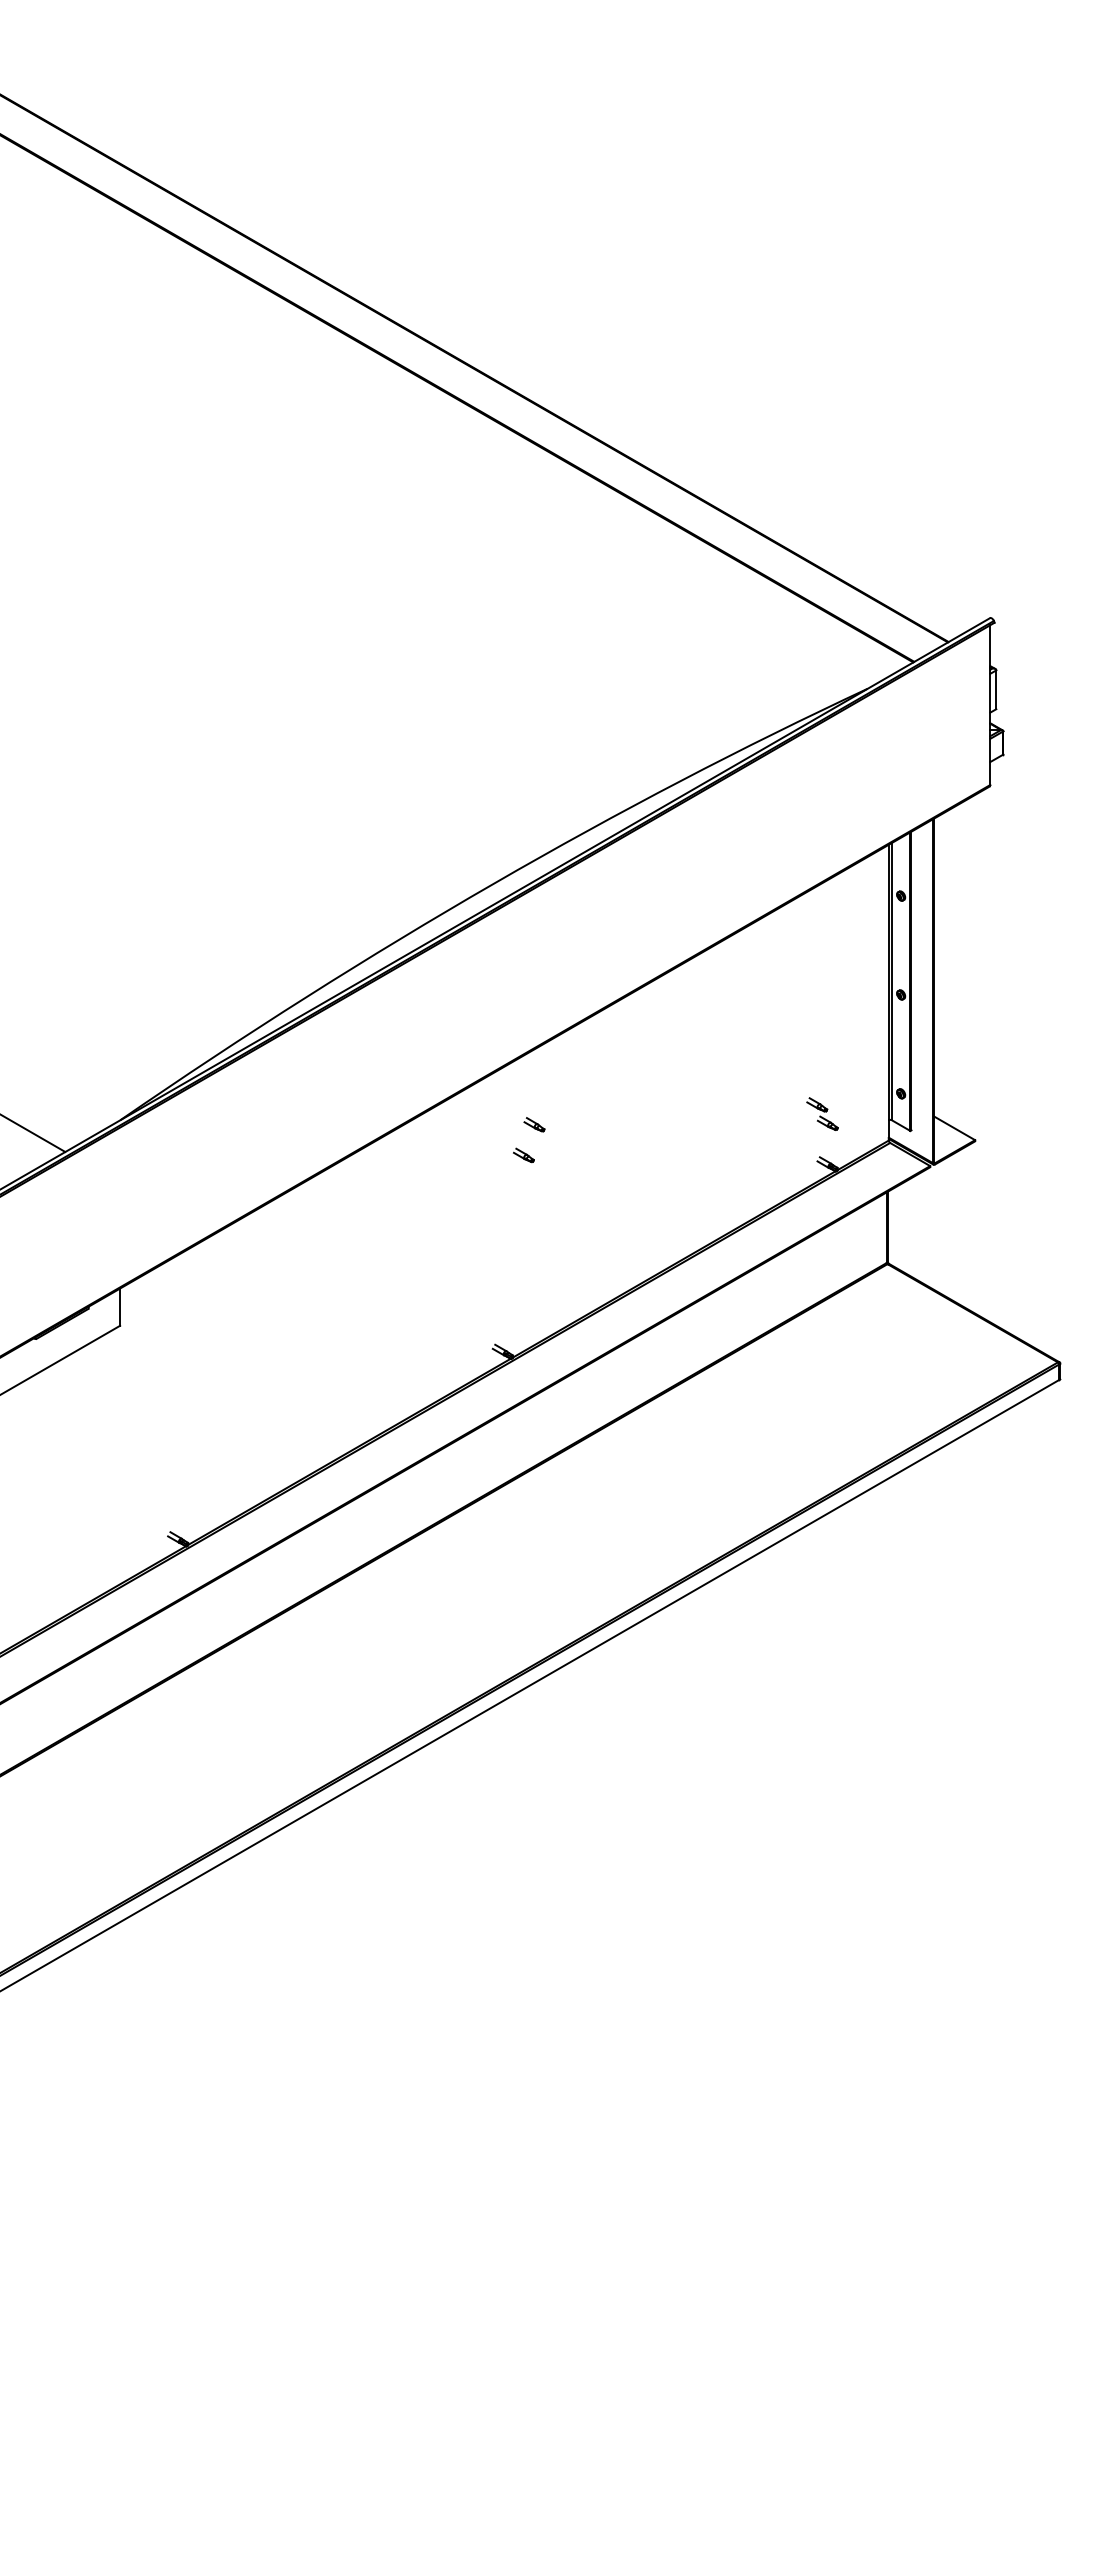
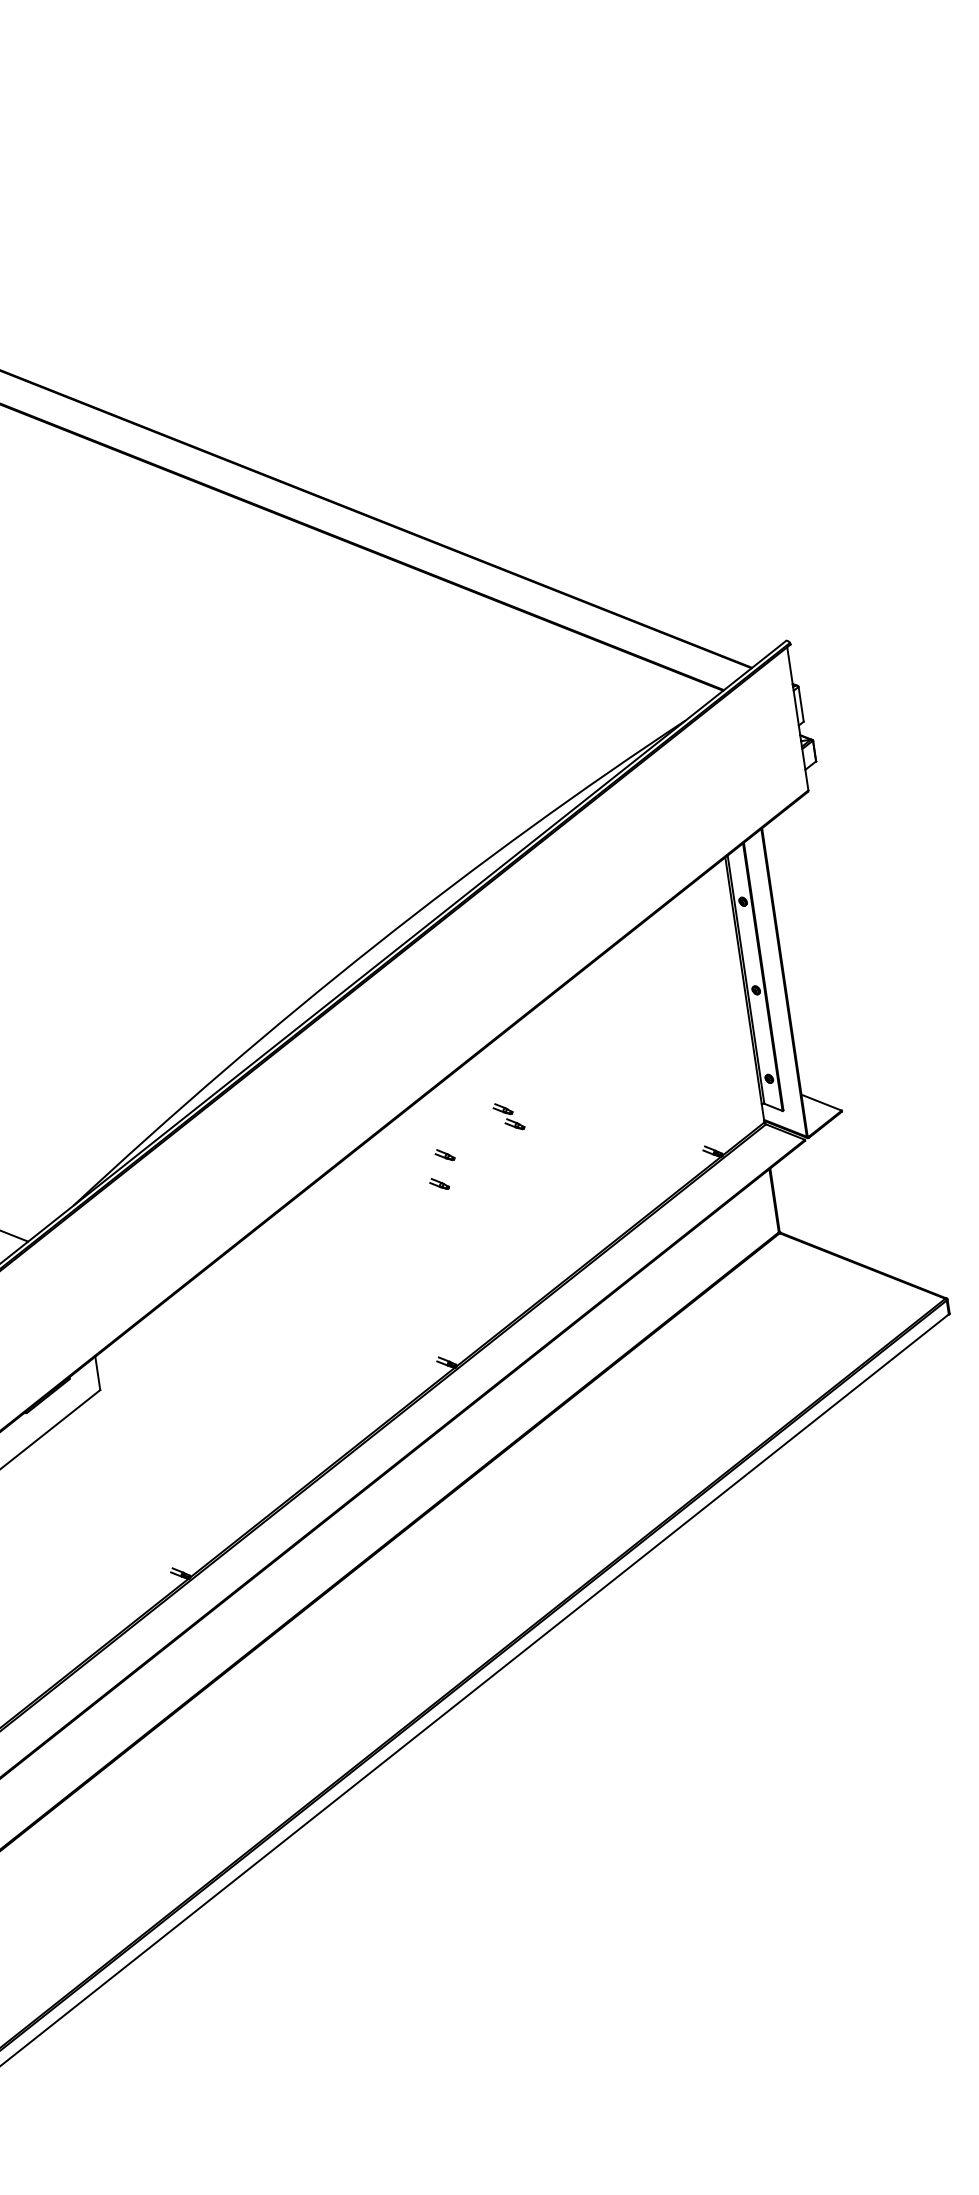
part: (822, 1113) -> (508, 1116), moved

